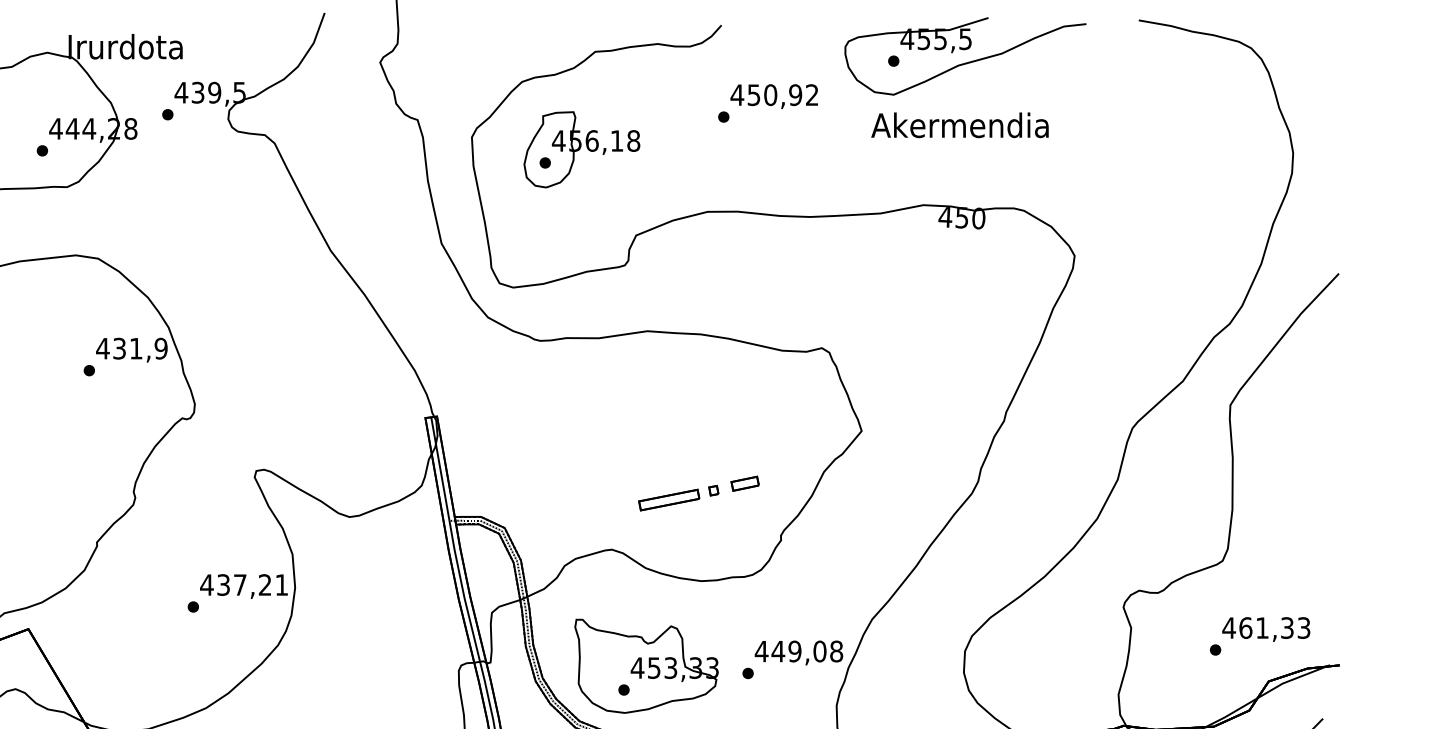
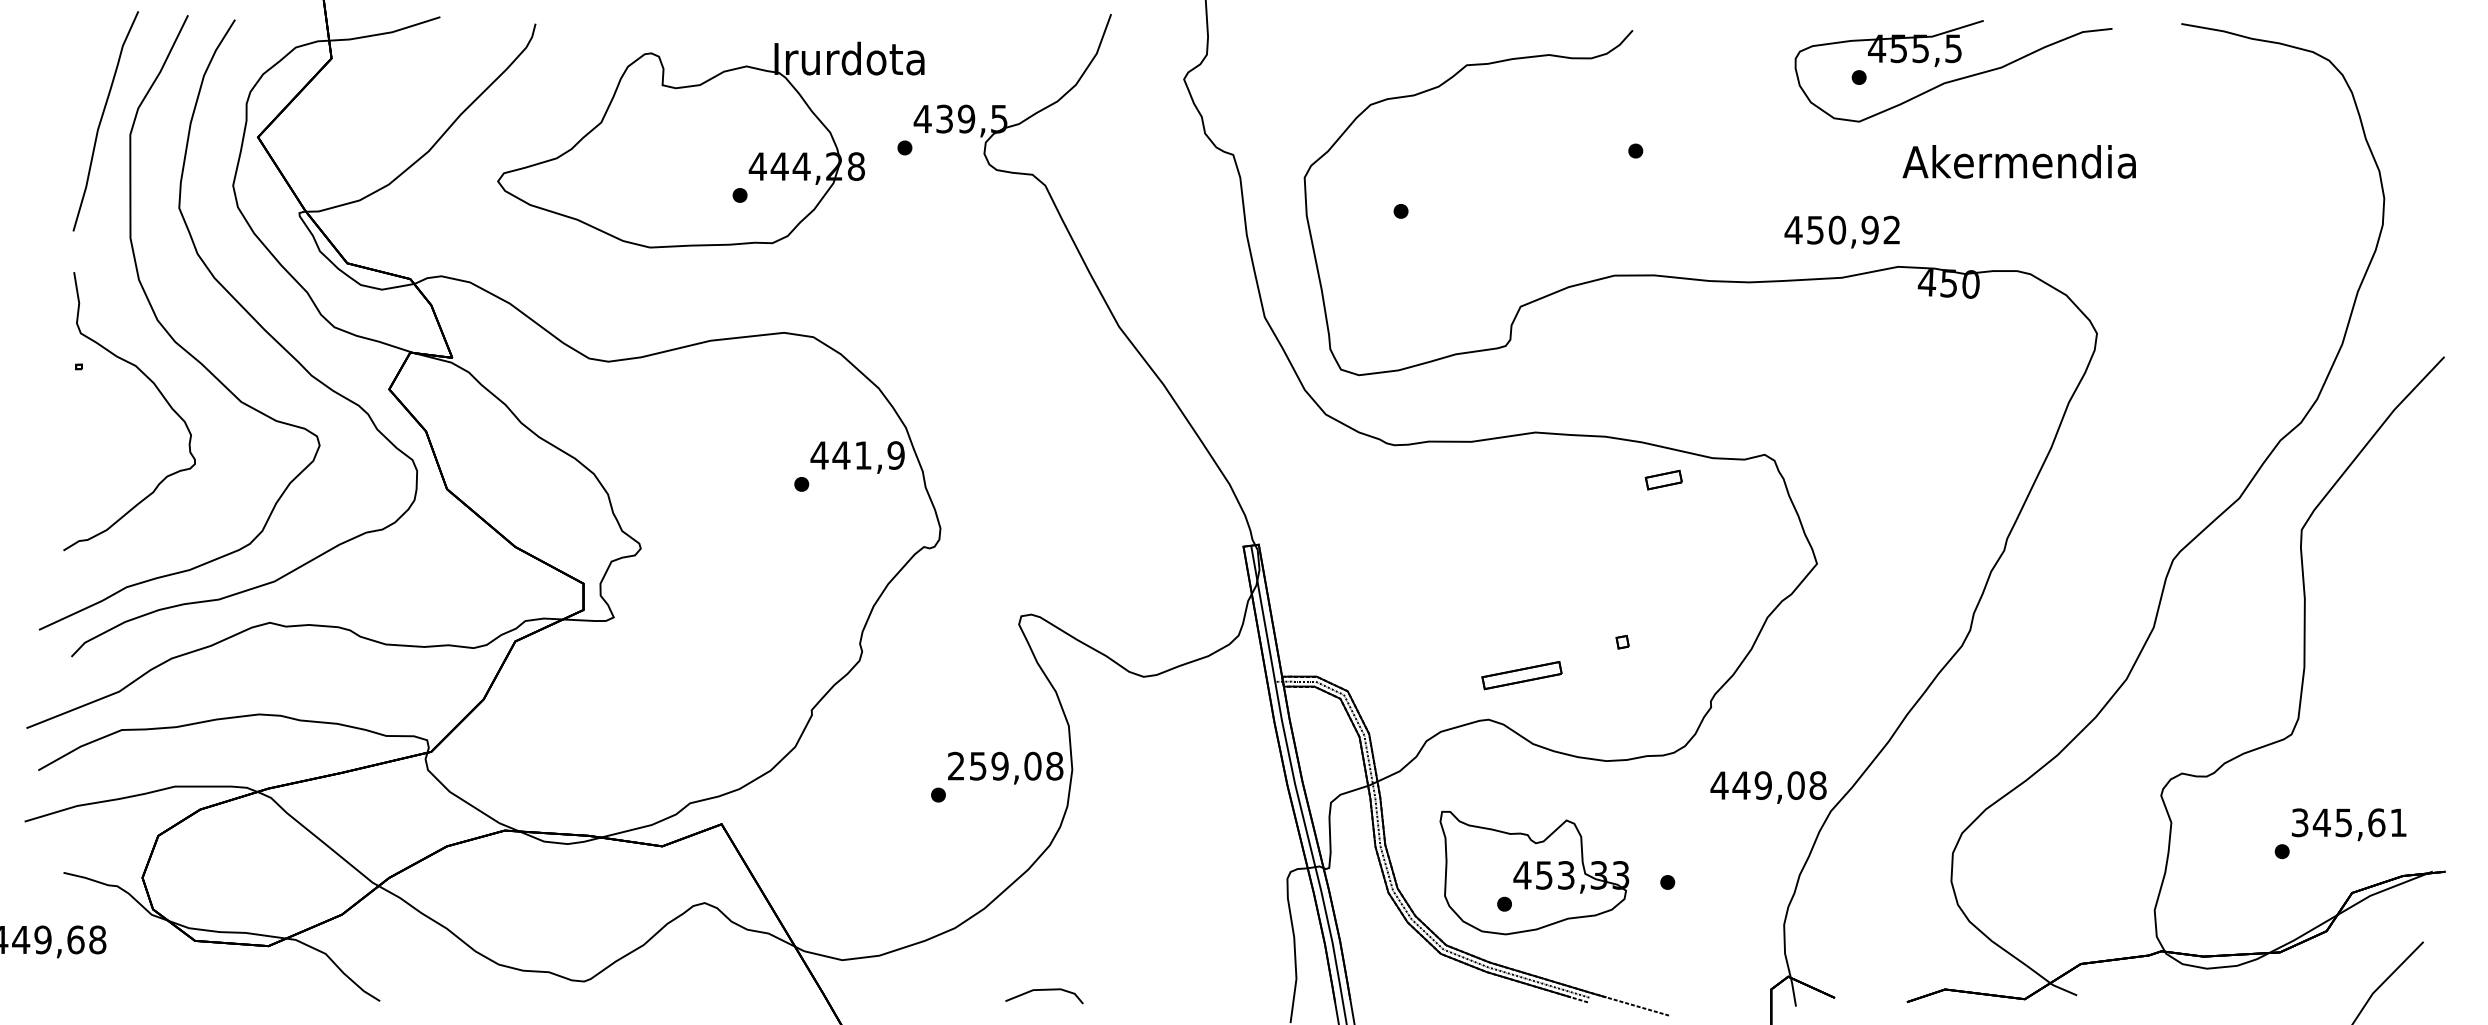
text: (773, 96) -> (1841, 231), moved
text: (959, 125) -> (2018, 161), moved
part: (581, 149) -> (1448, 193), removed
text: (119, 348) -> (841, 455), 431,9 -> 441,9
part: (744, 483) -> (1663, 479), moved
part: (668, 500) -> (1521, 675), moved
text: (244, 584) -> (1005, 765), 437,21 -> 259,08
text: (1265, 627) -> (2348, 822), 461,33 -> 345,61
text: (798, 652) -> (1768, 787), moved

